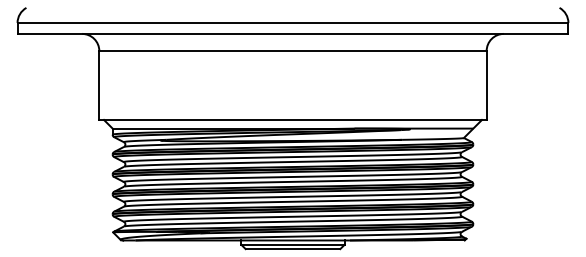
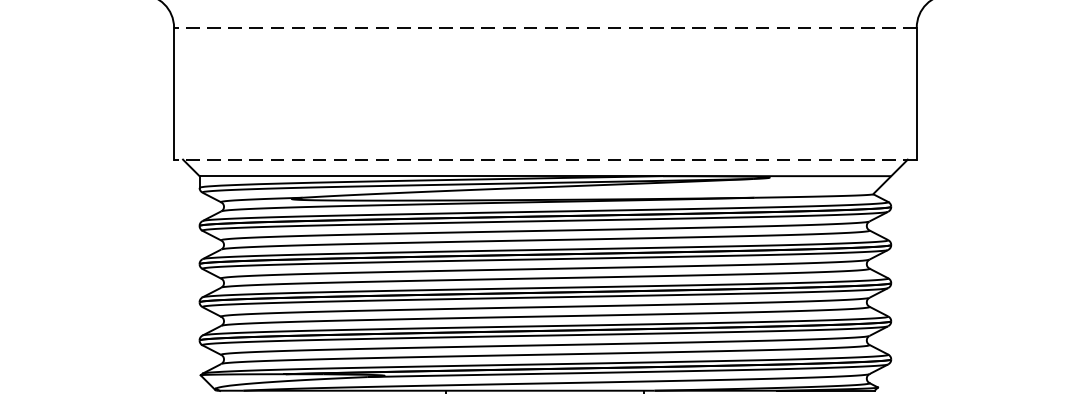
line: (293, 51) -> (546, 28), solid -> dashed
line: (293, 119) -> (546, 158), solid -> dashed

